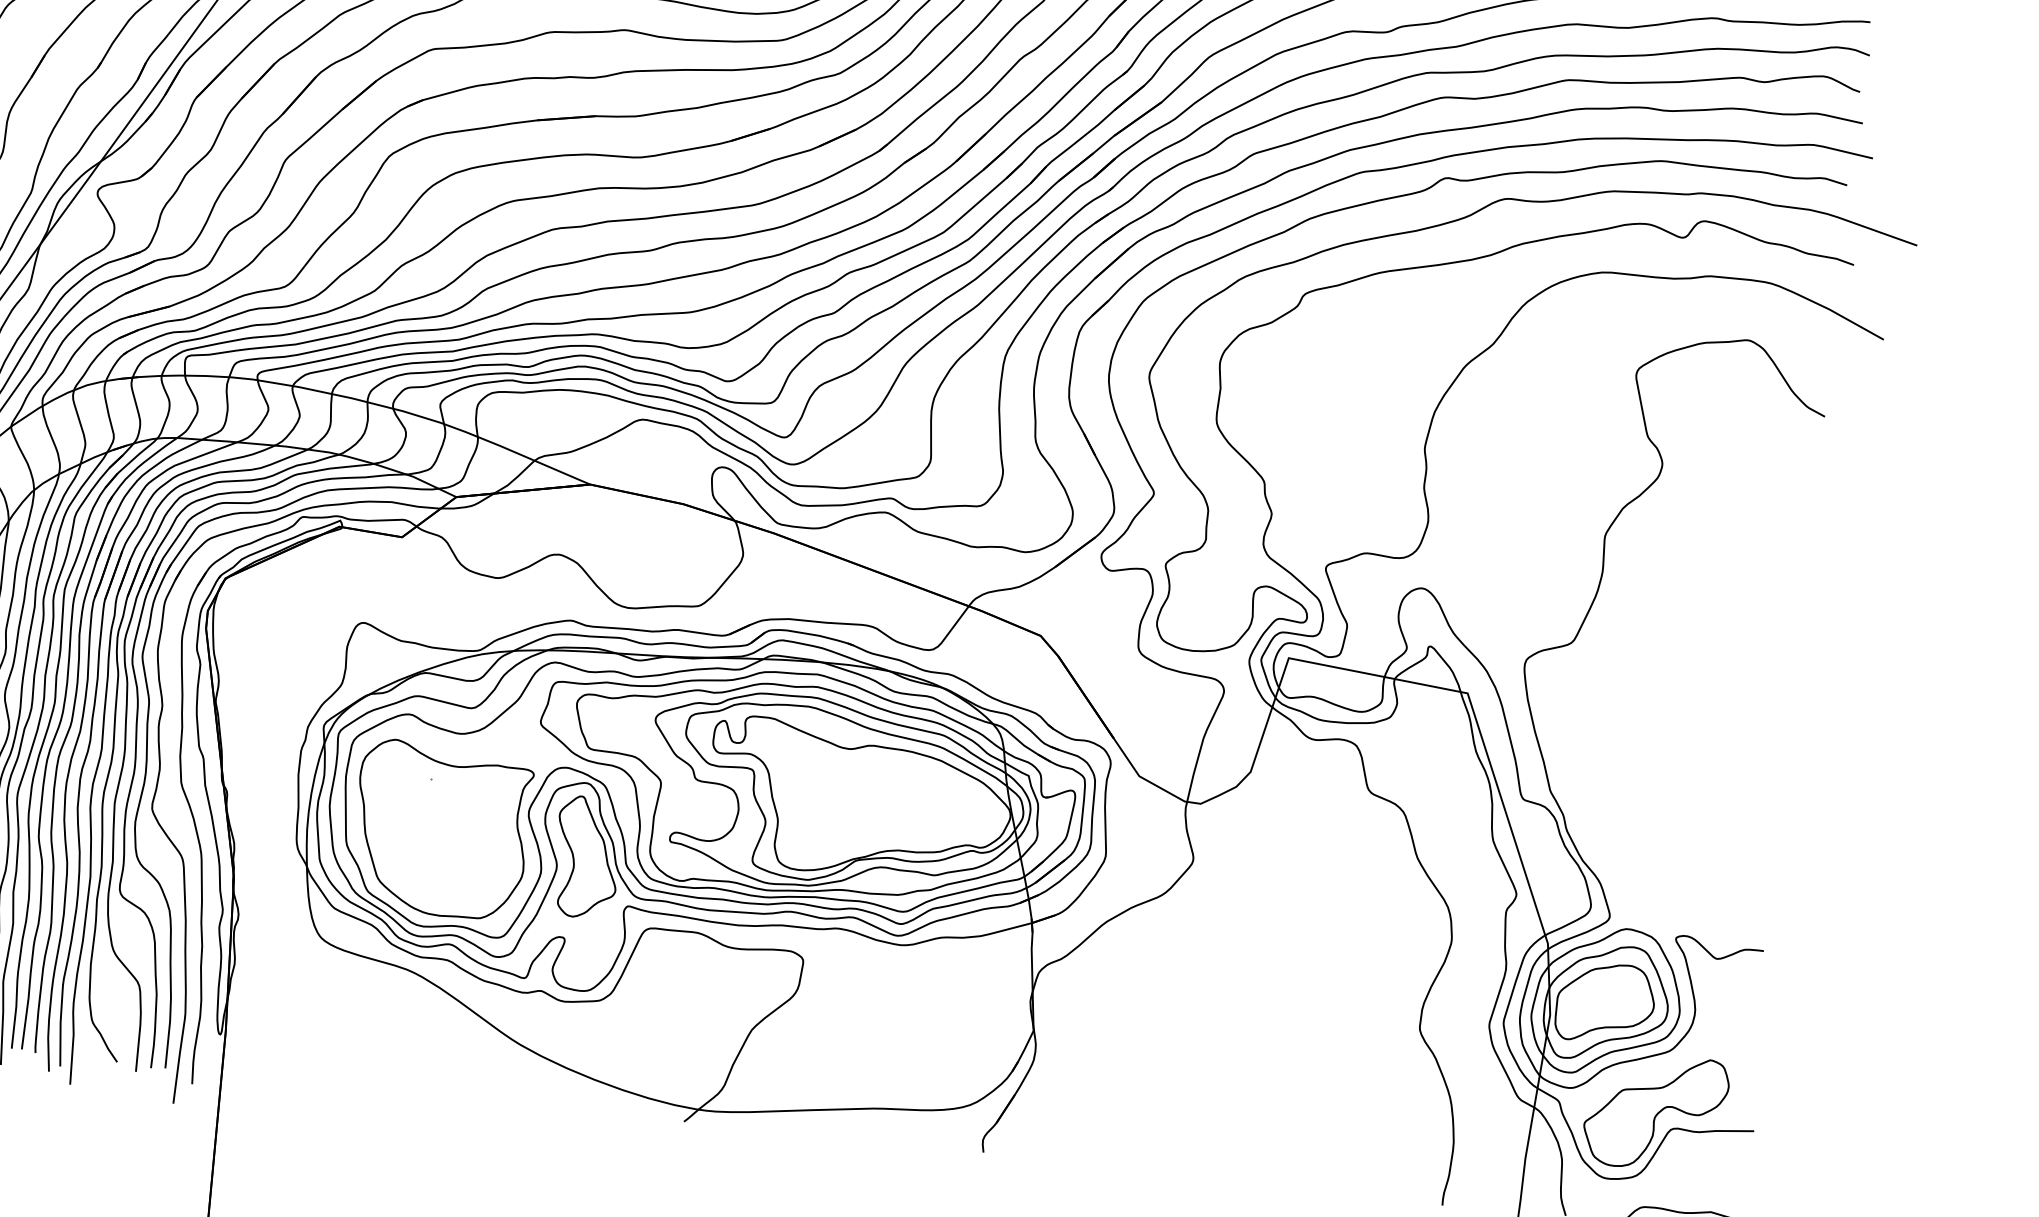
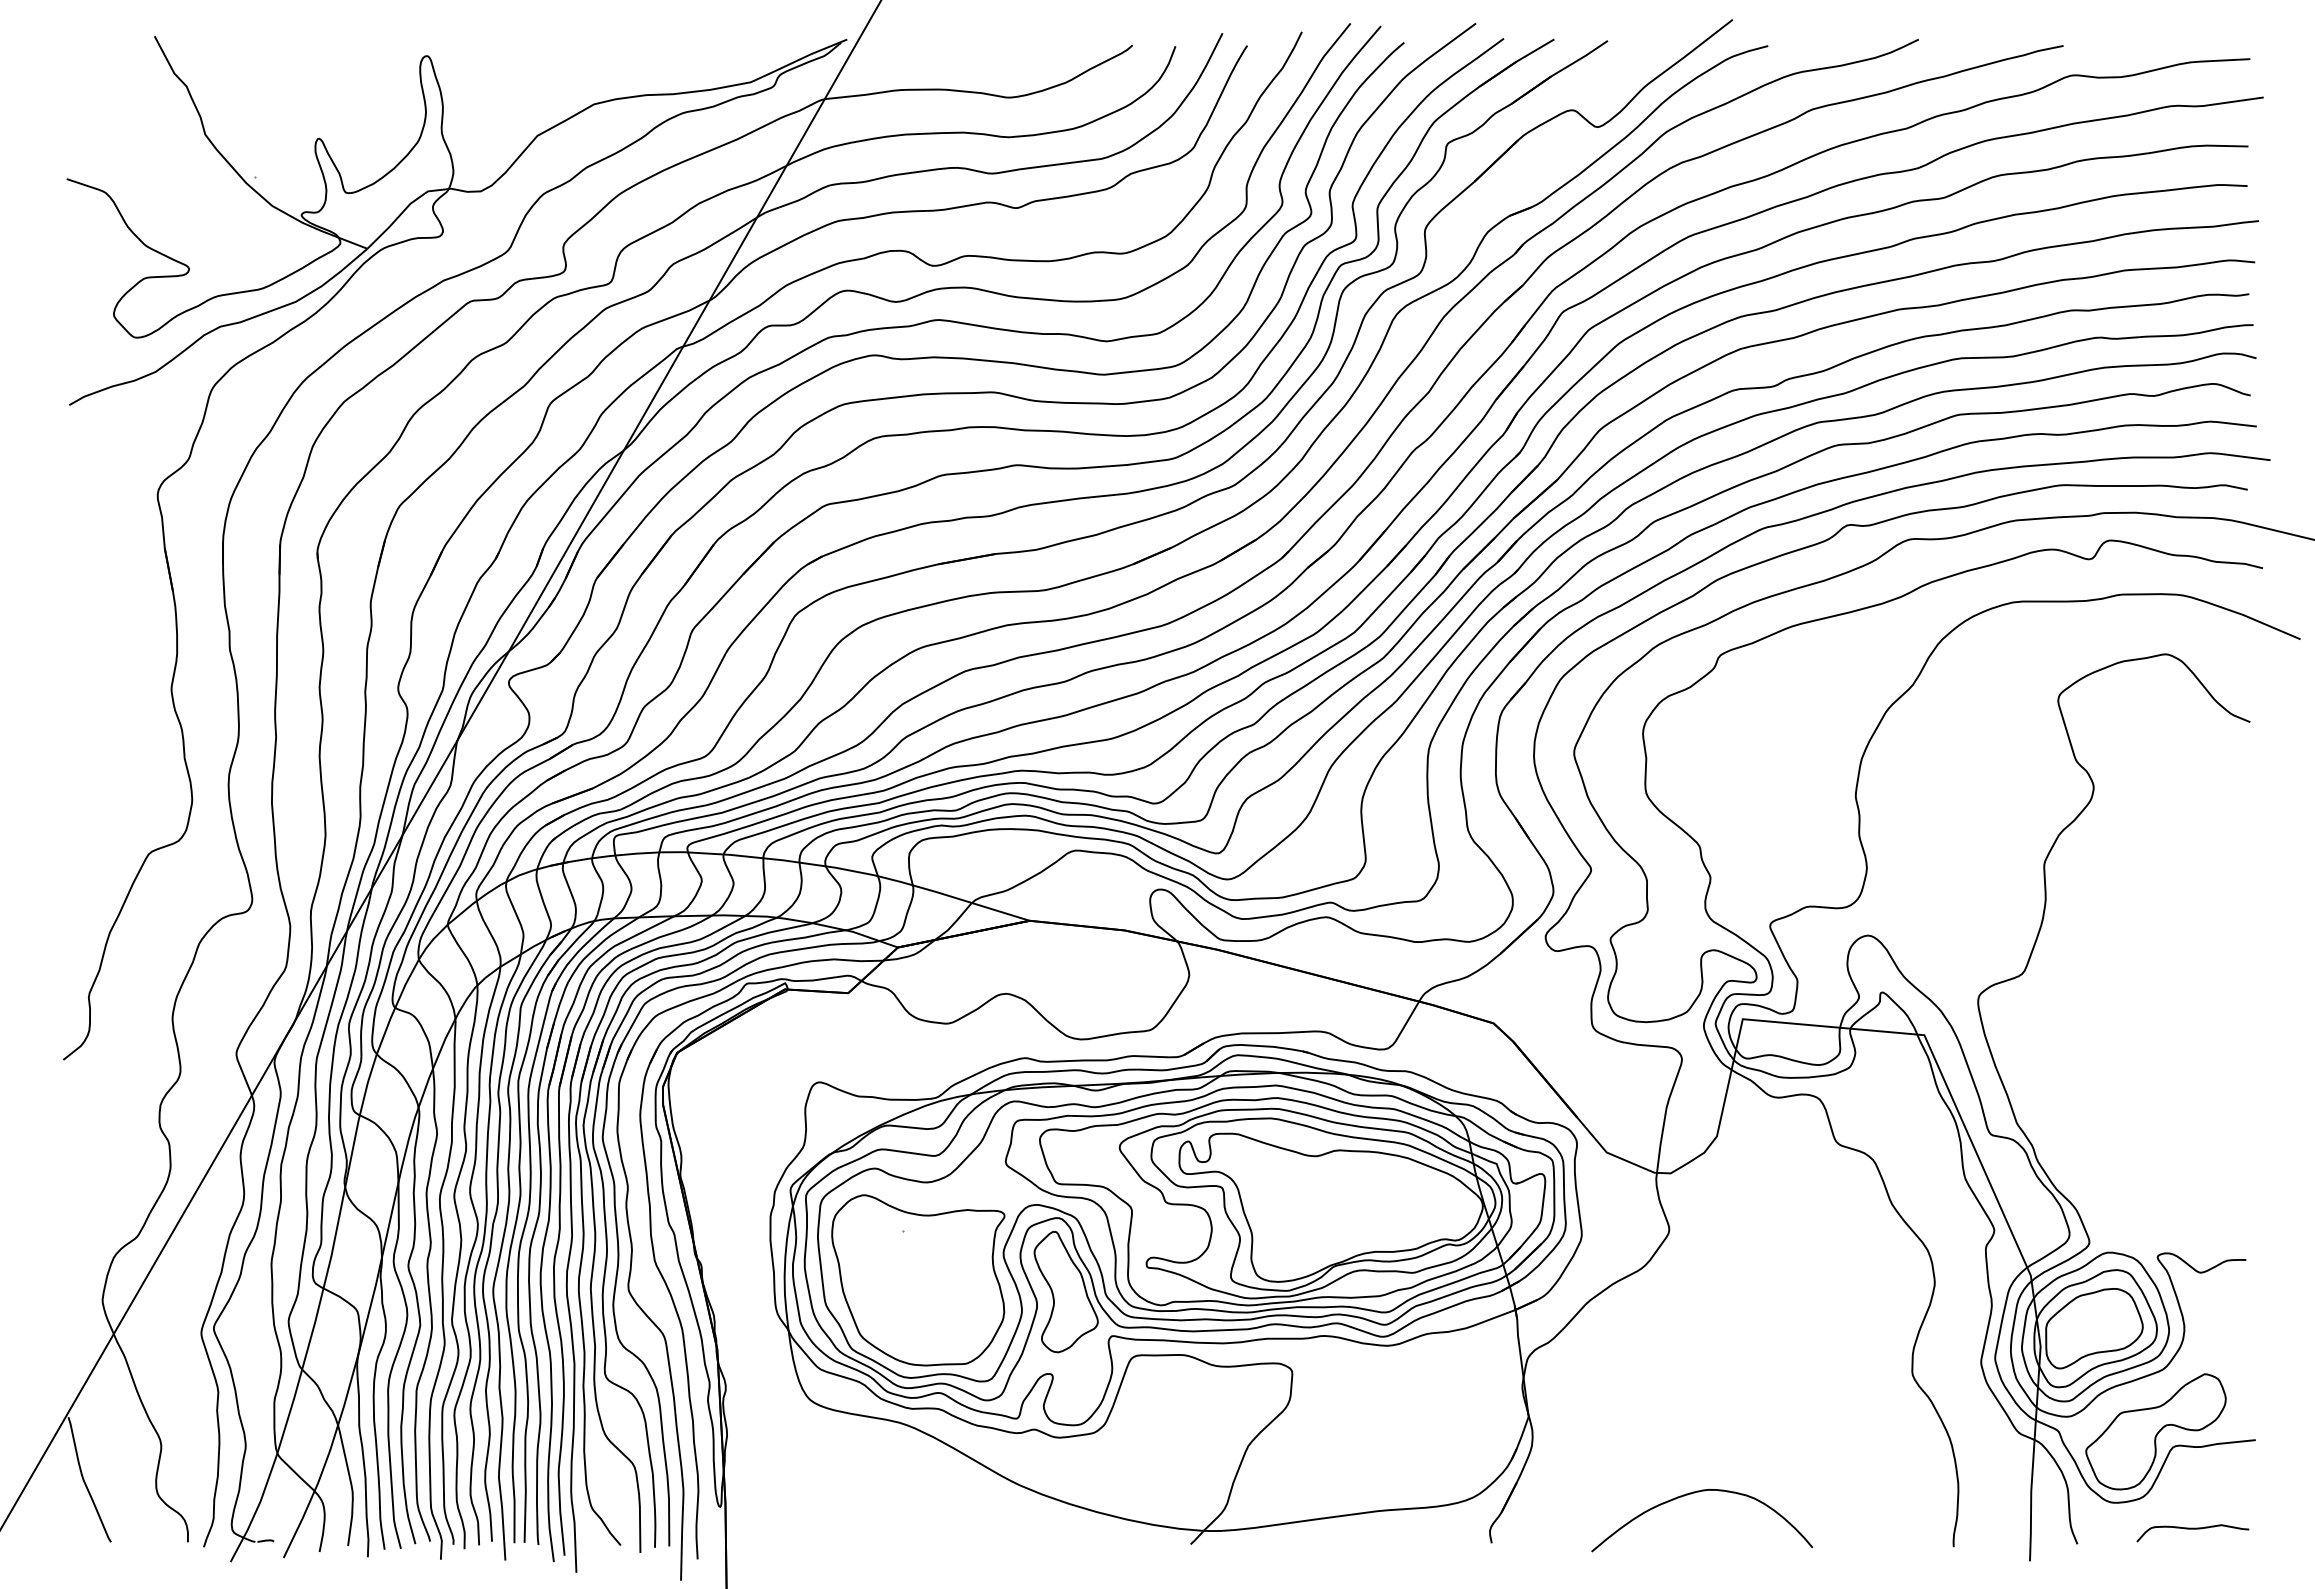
curve: (1195, 1124) -> (1699, 1492), added

